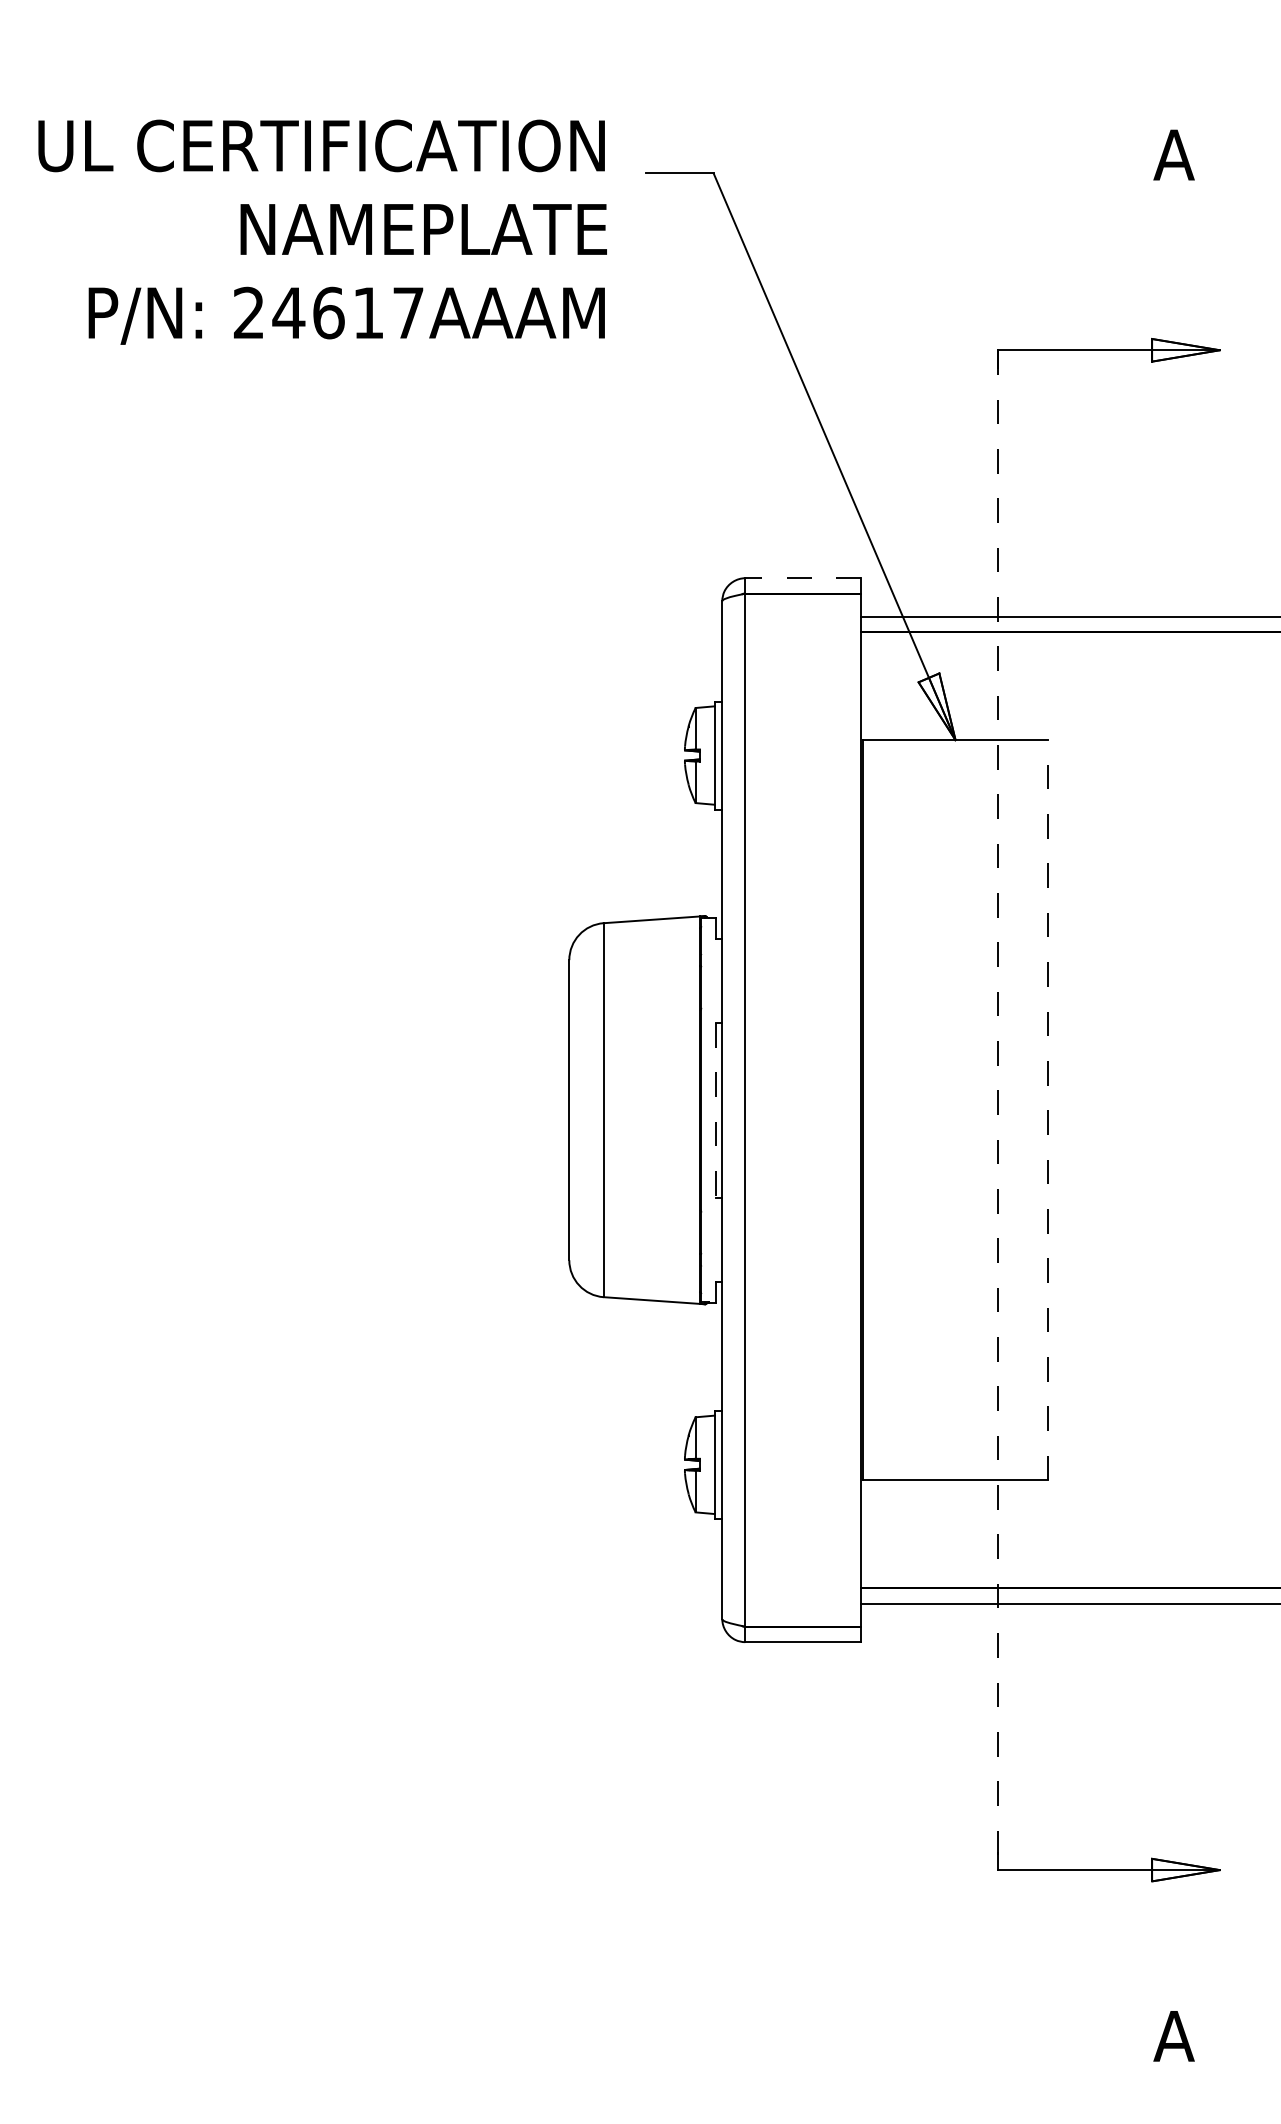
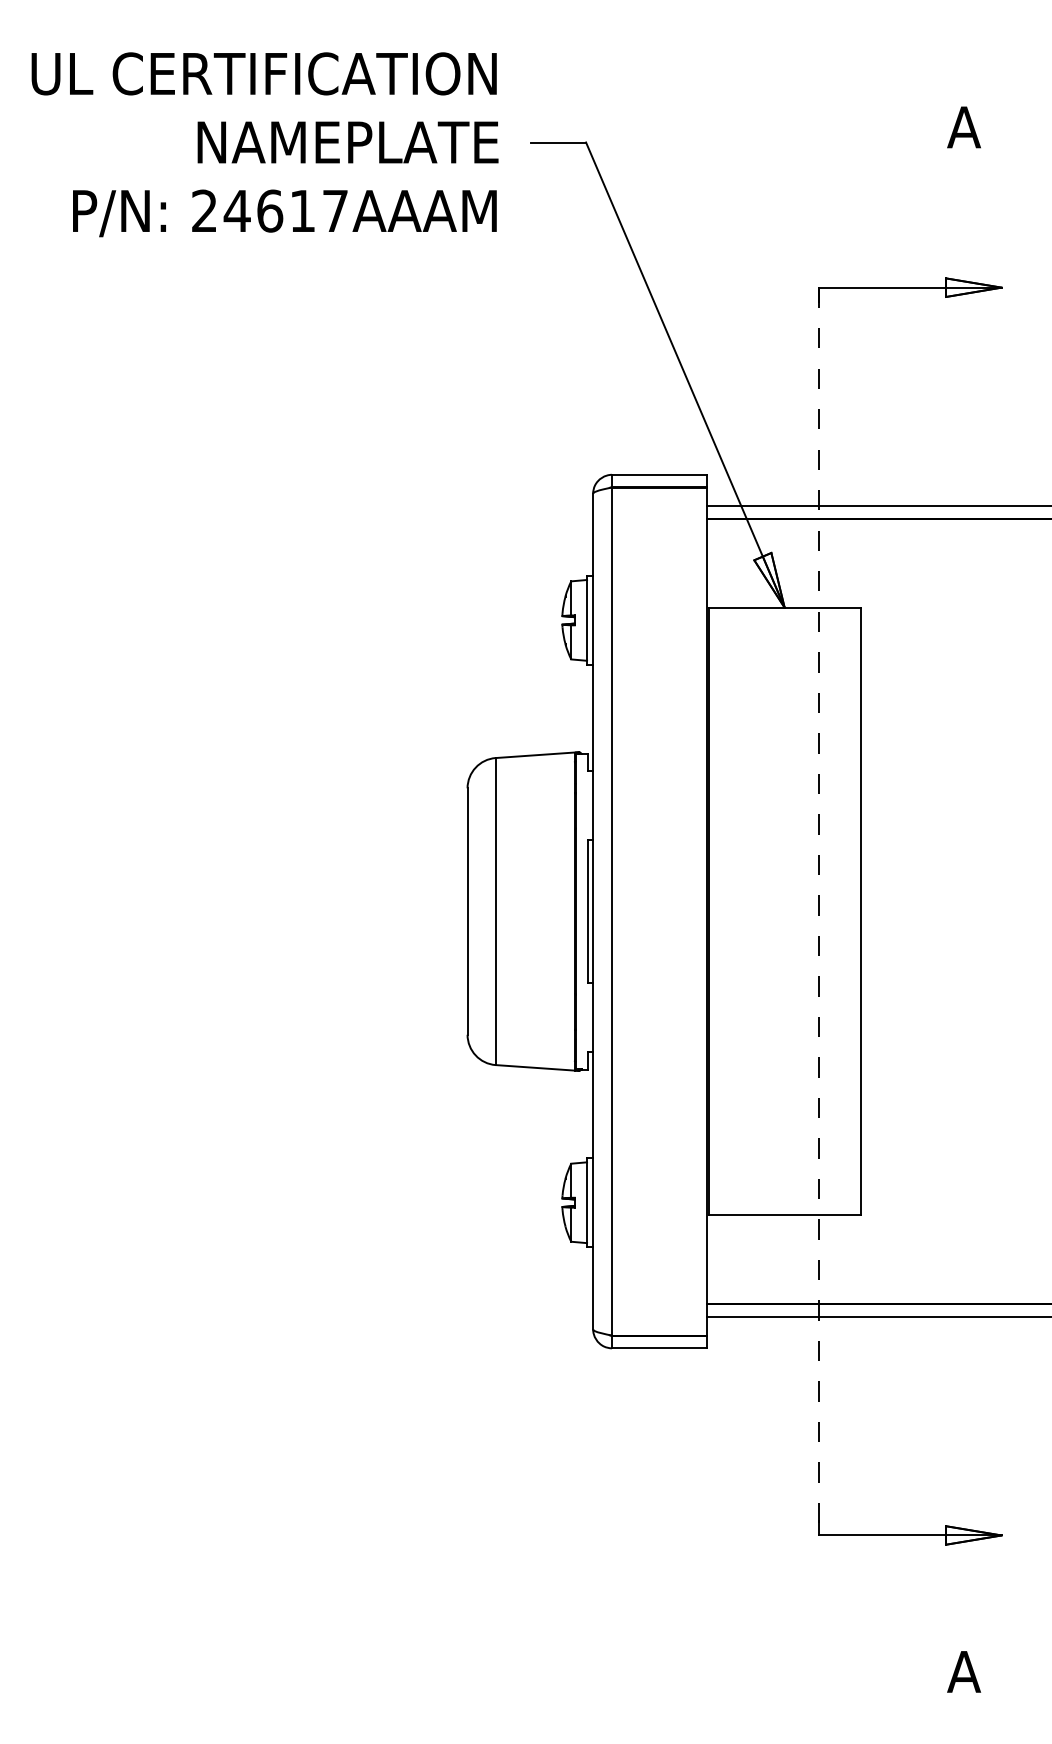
text: (321, 231) -> (264, 144), moved
line: (803, 577) -> (659, 474), dashed -> solid
line: (716, 1110) -> (588, 911), dashed -> solid
line: (1047, 1110) -> (860, 911), dashed -> solid

